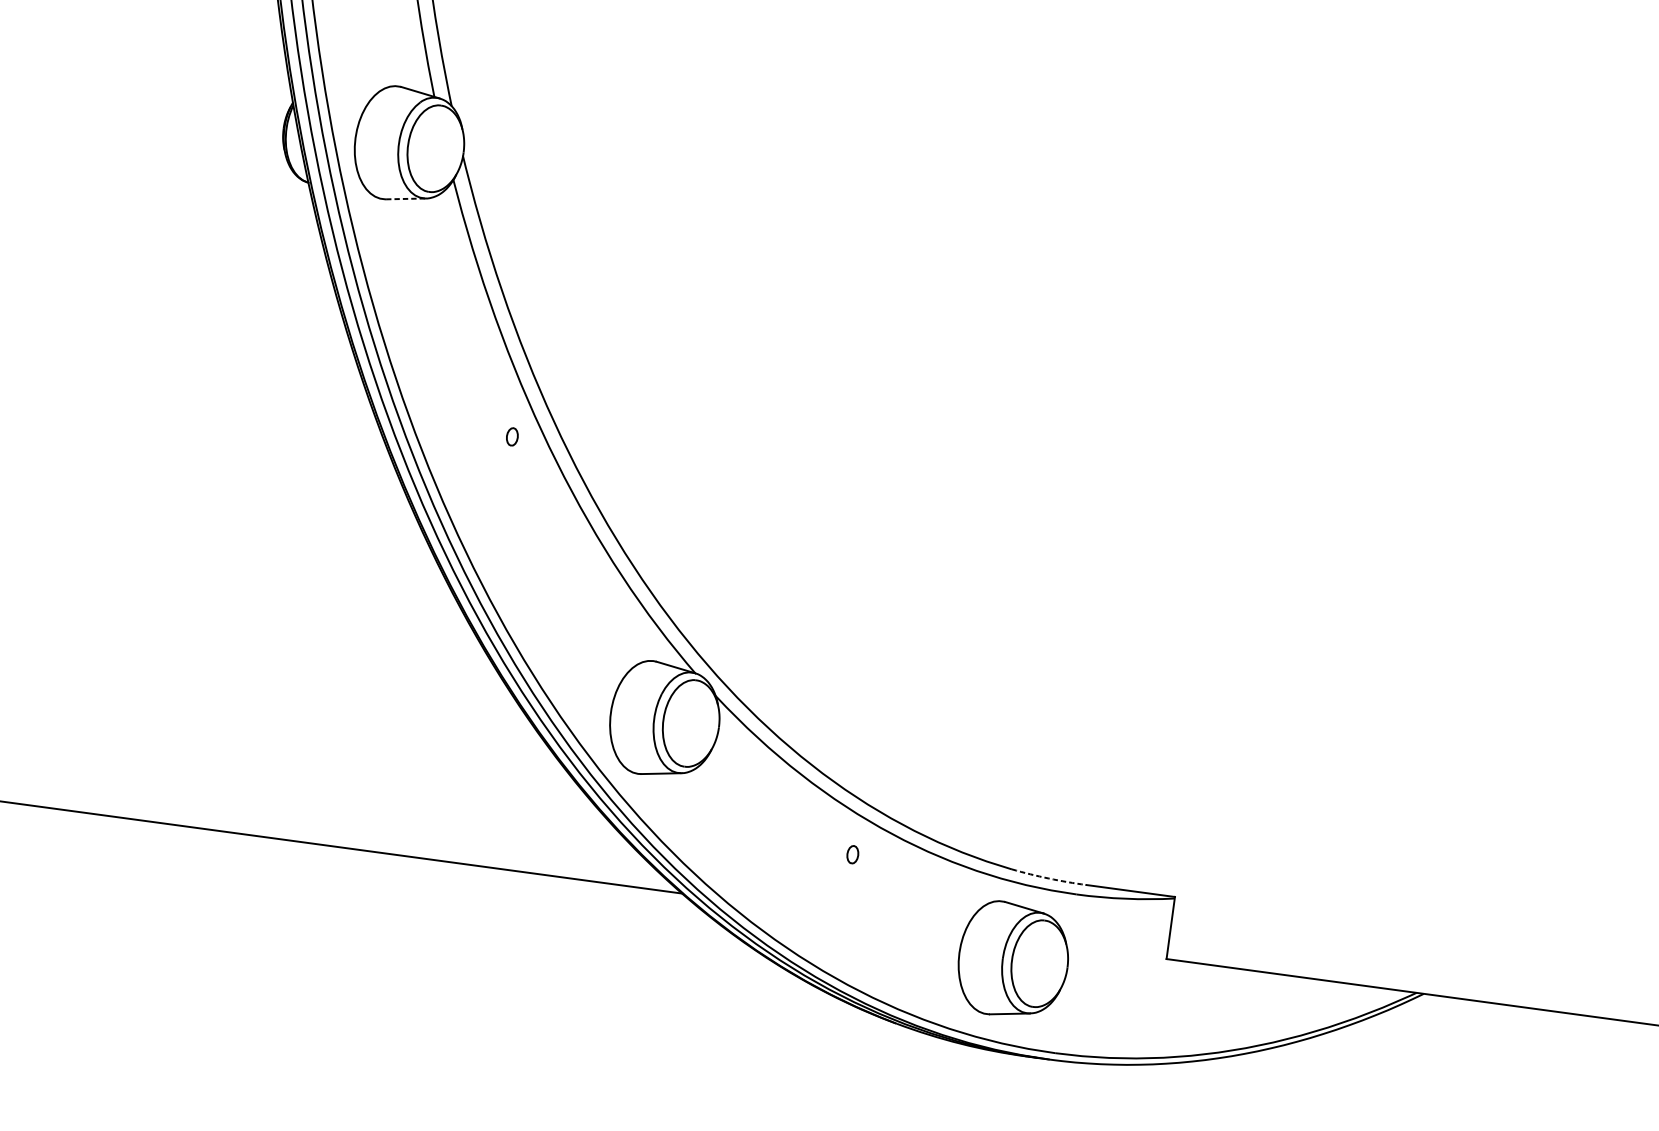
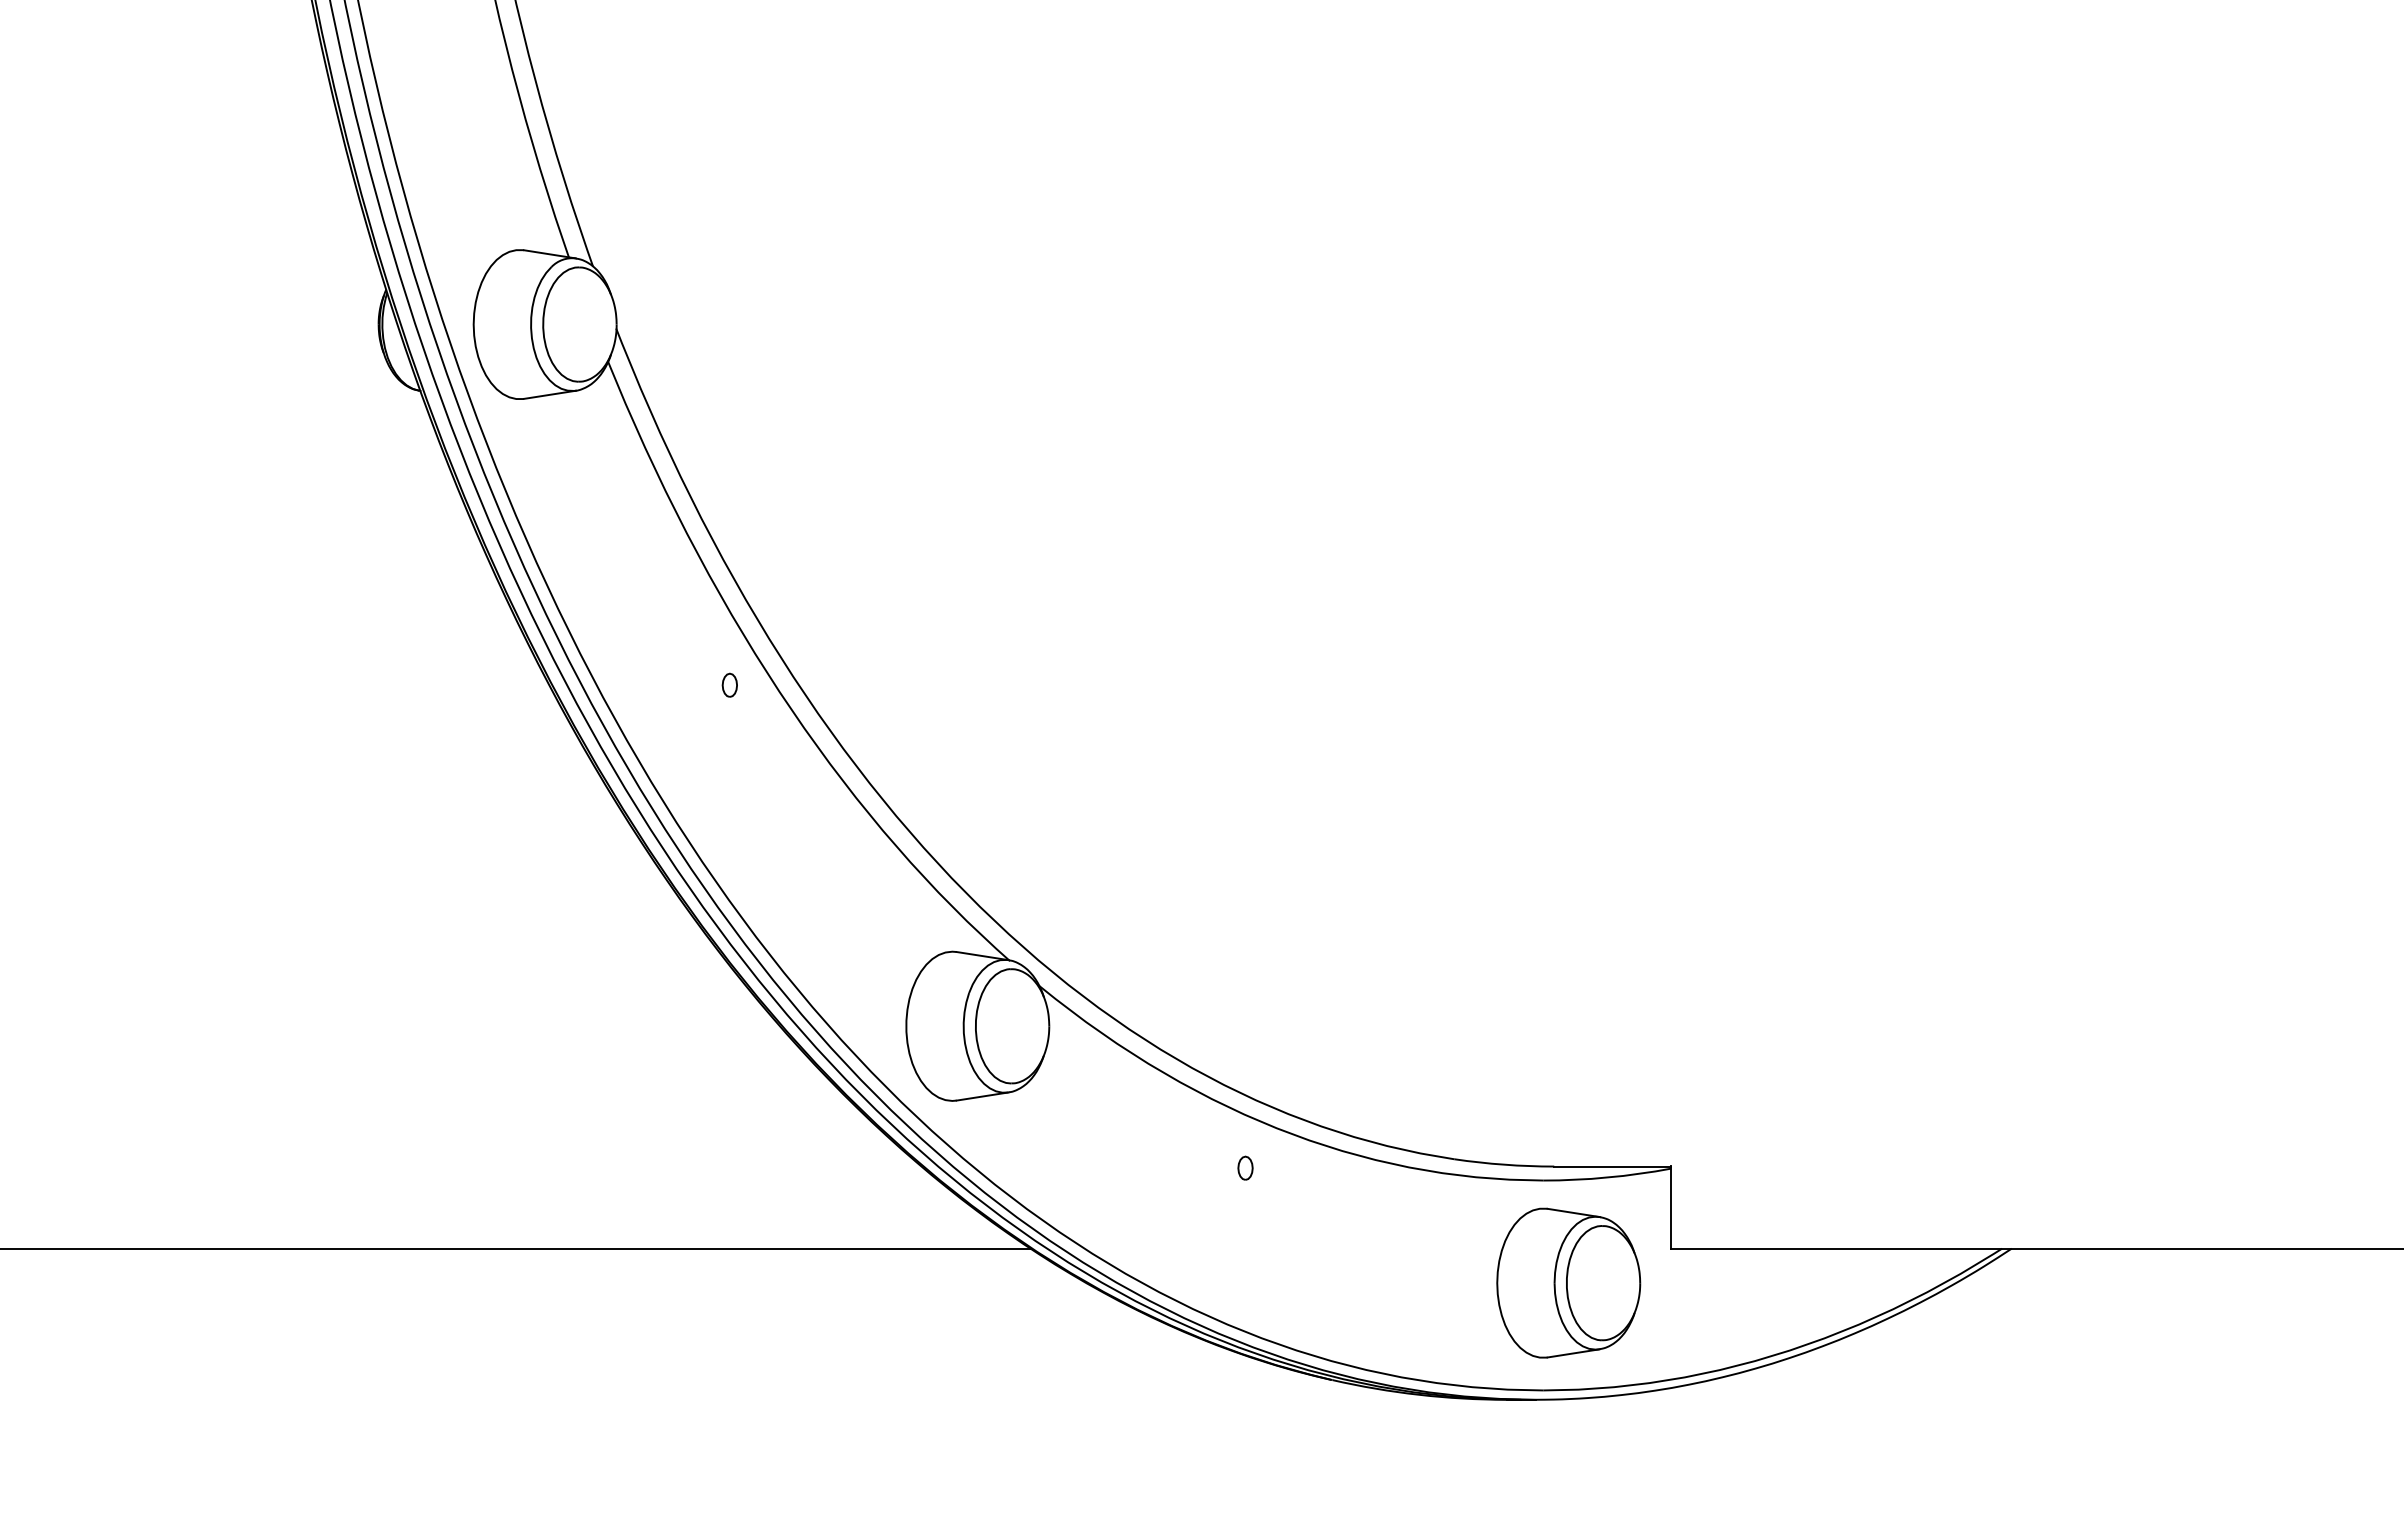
line: (406, 198) -> (550, 394), dashed -> solid
arc: (1049, 878) -> (1504, 1164), dashed -> solid
part: (1013, 959) -> (1568, 1282), moved

